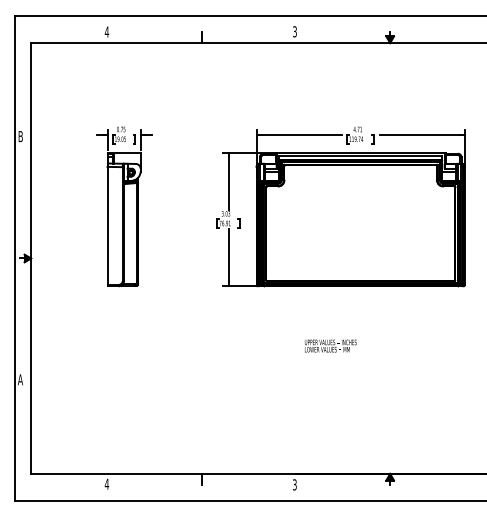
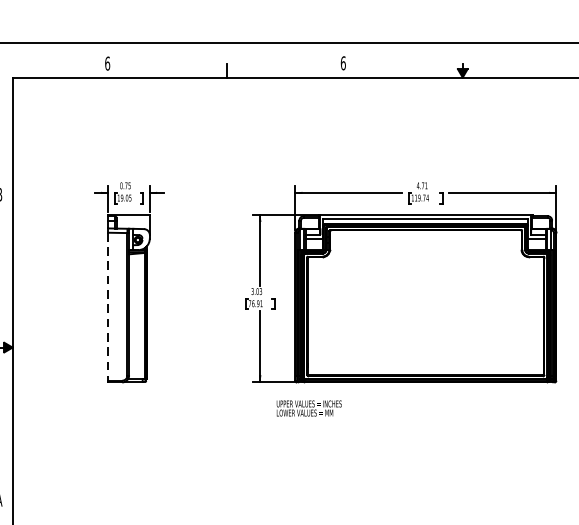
text: (106, 31) -> (107, 62), 4 -> 6
text: (294, 31) -> (342, 62), 3 -> 6
line: (107, 226) -> (108, 307), solid -> dashed
text: (330, 345) -> (308, 407), moved

